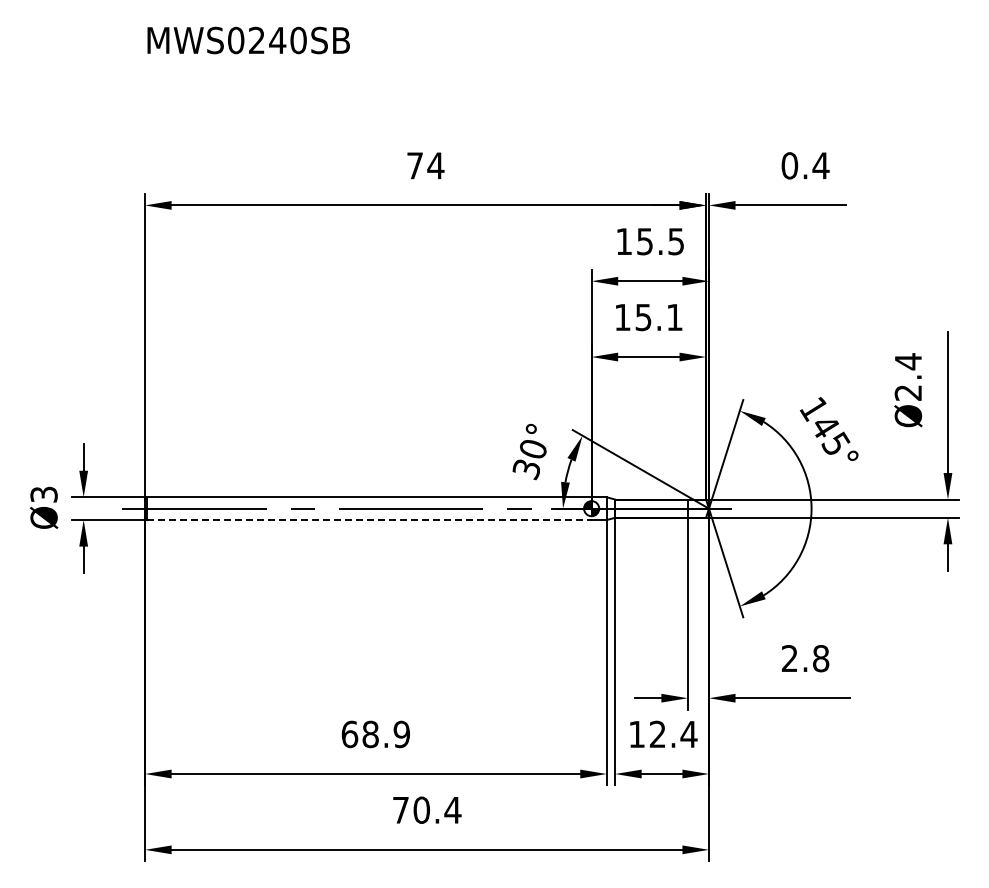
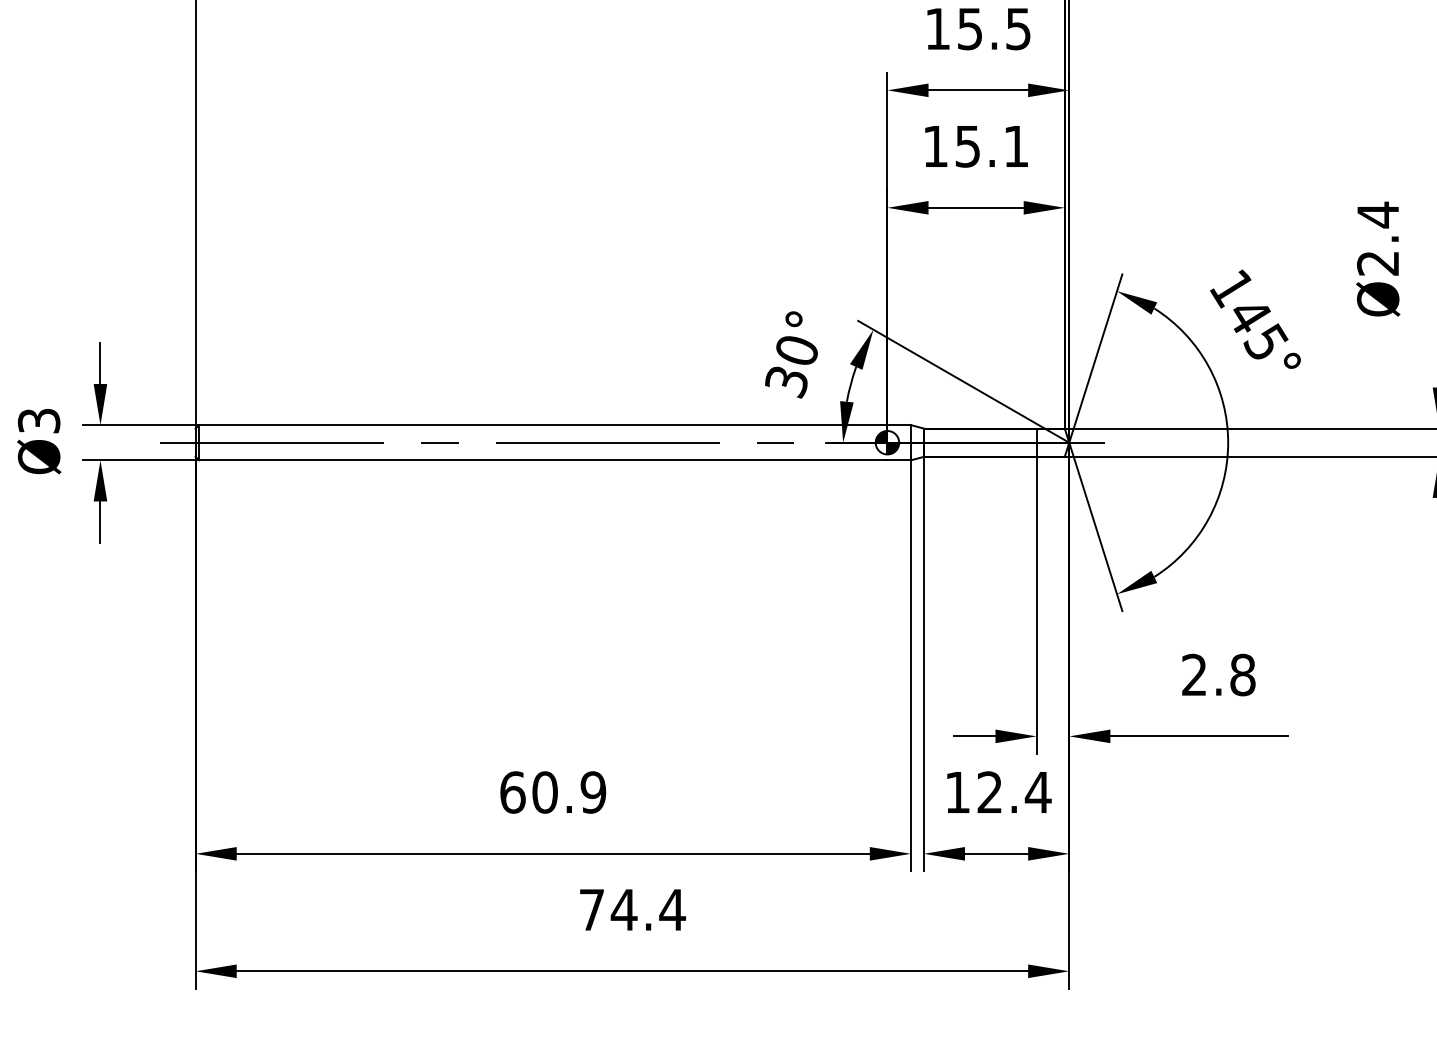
line: (370, 520) -> (544, 461), dashed -> solid
text: (370, 734) -> (544, 792), 68.9 -> 60.9
text: (421, 809) -> (623, 908), 70.4 -> 74.4

